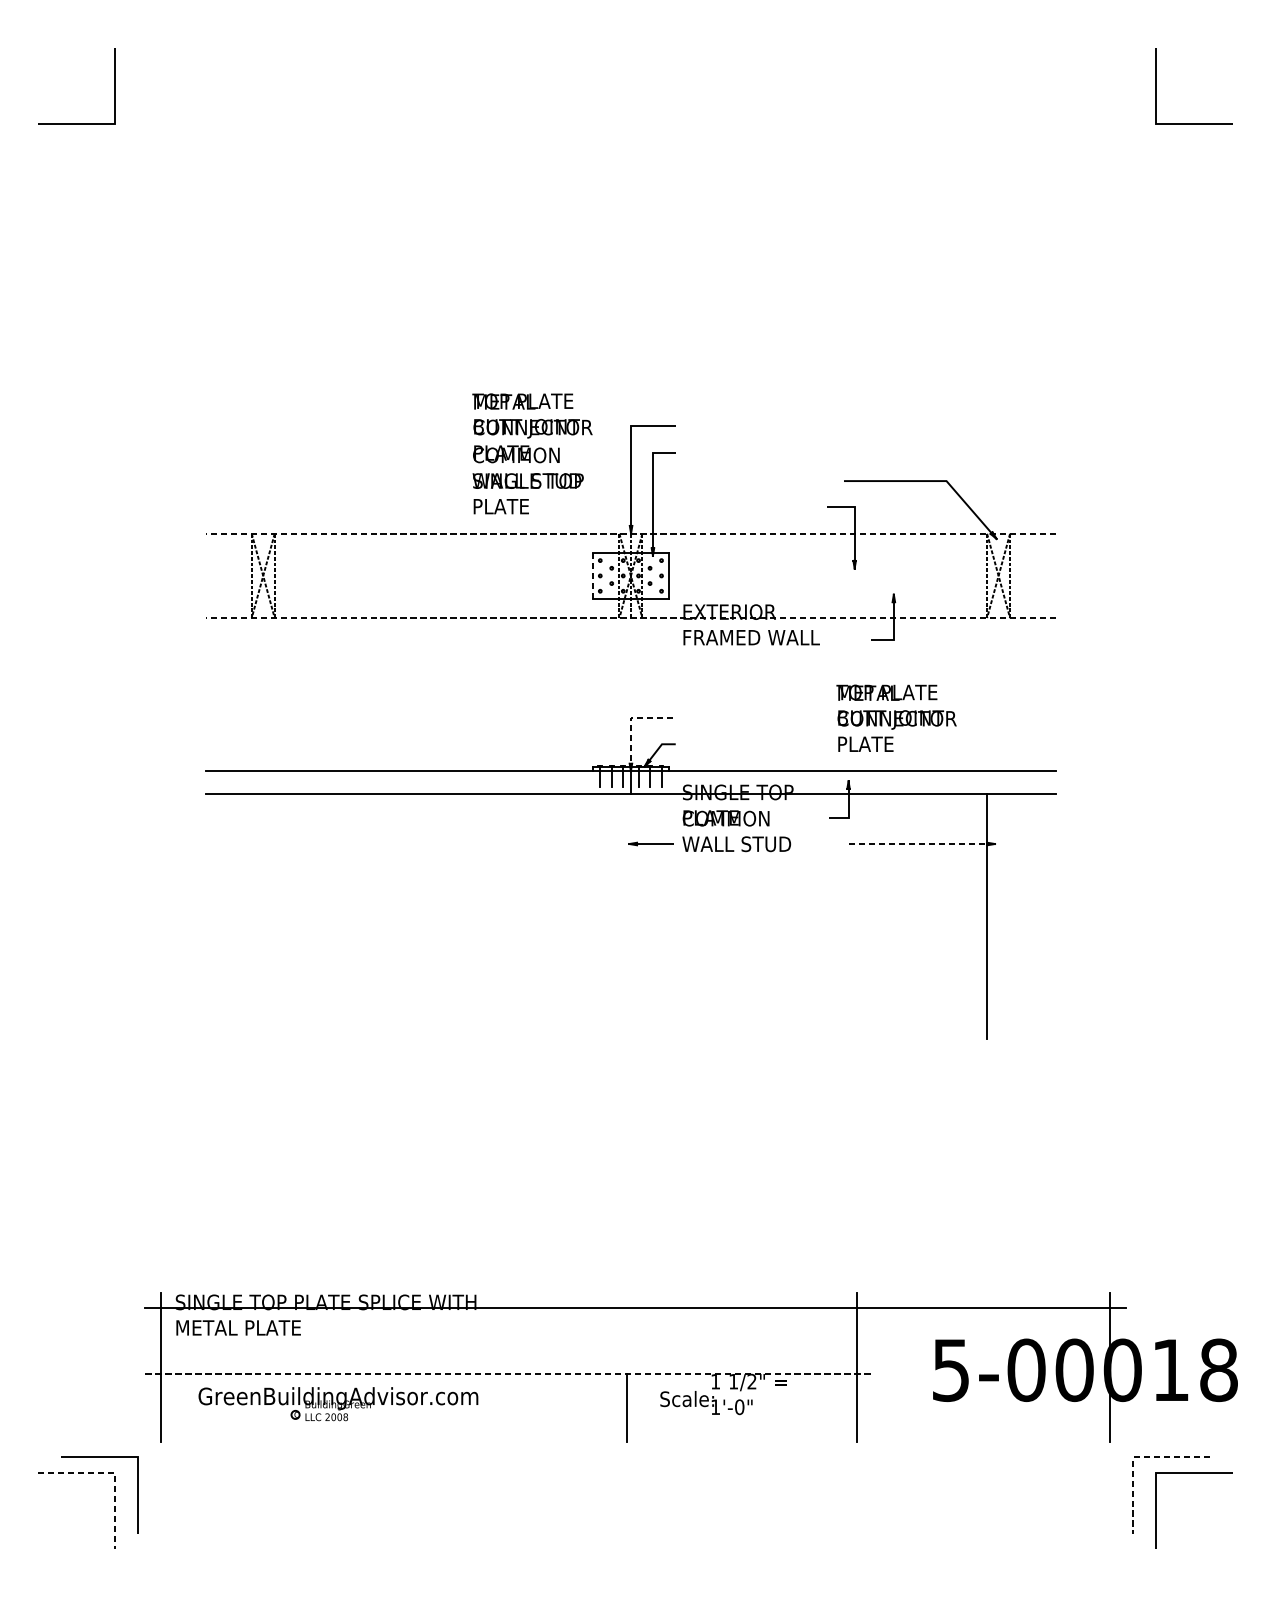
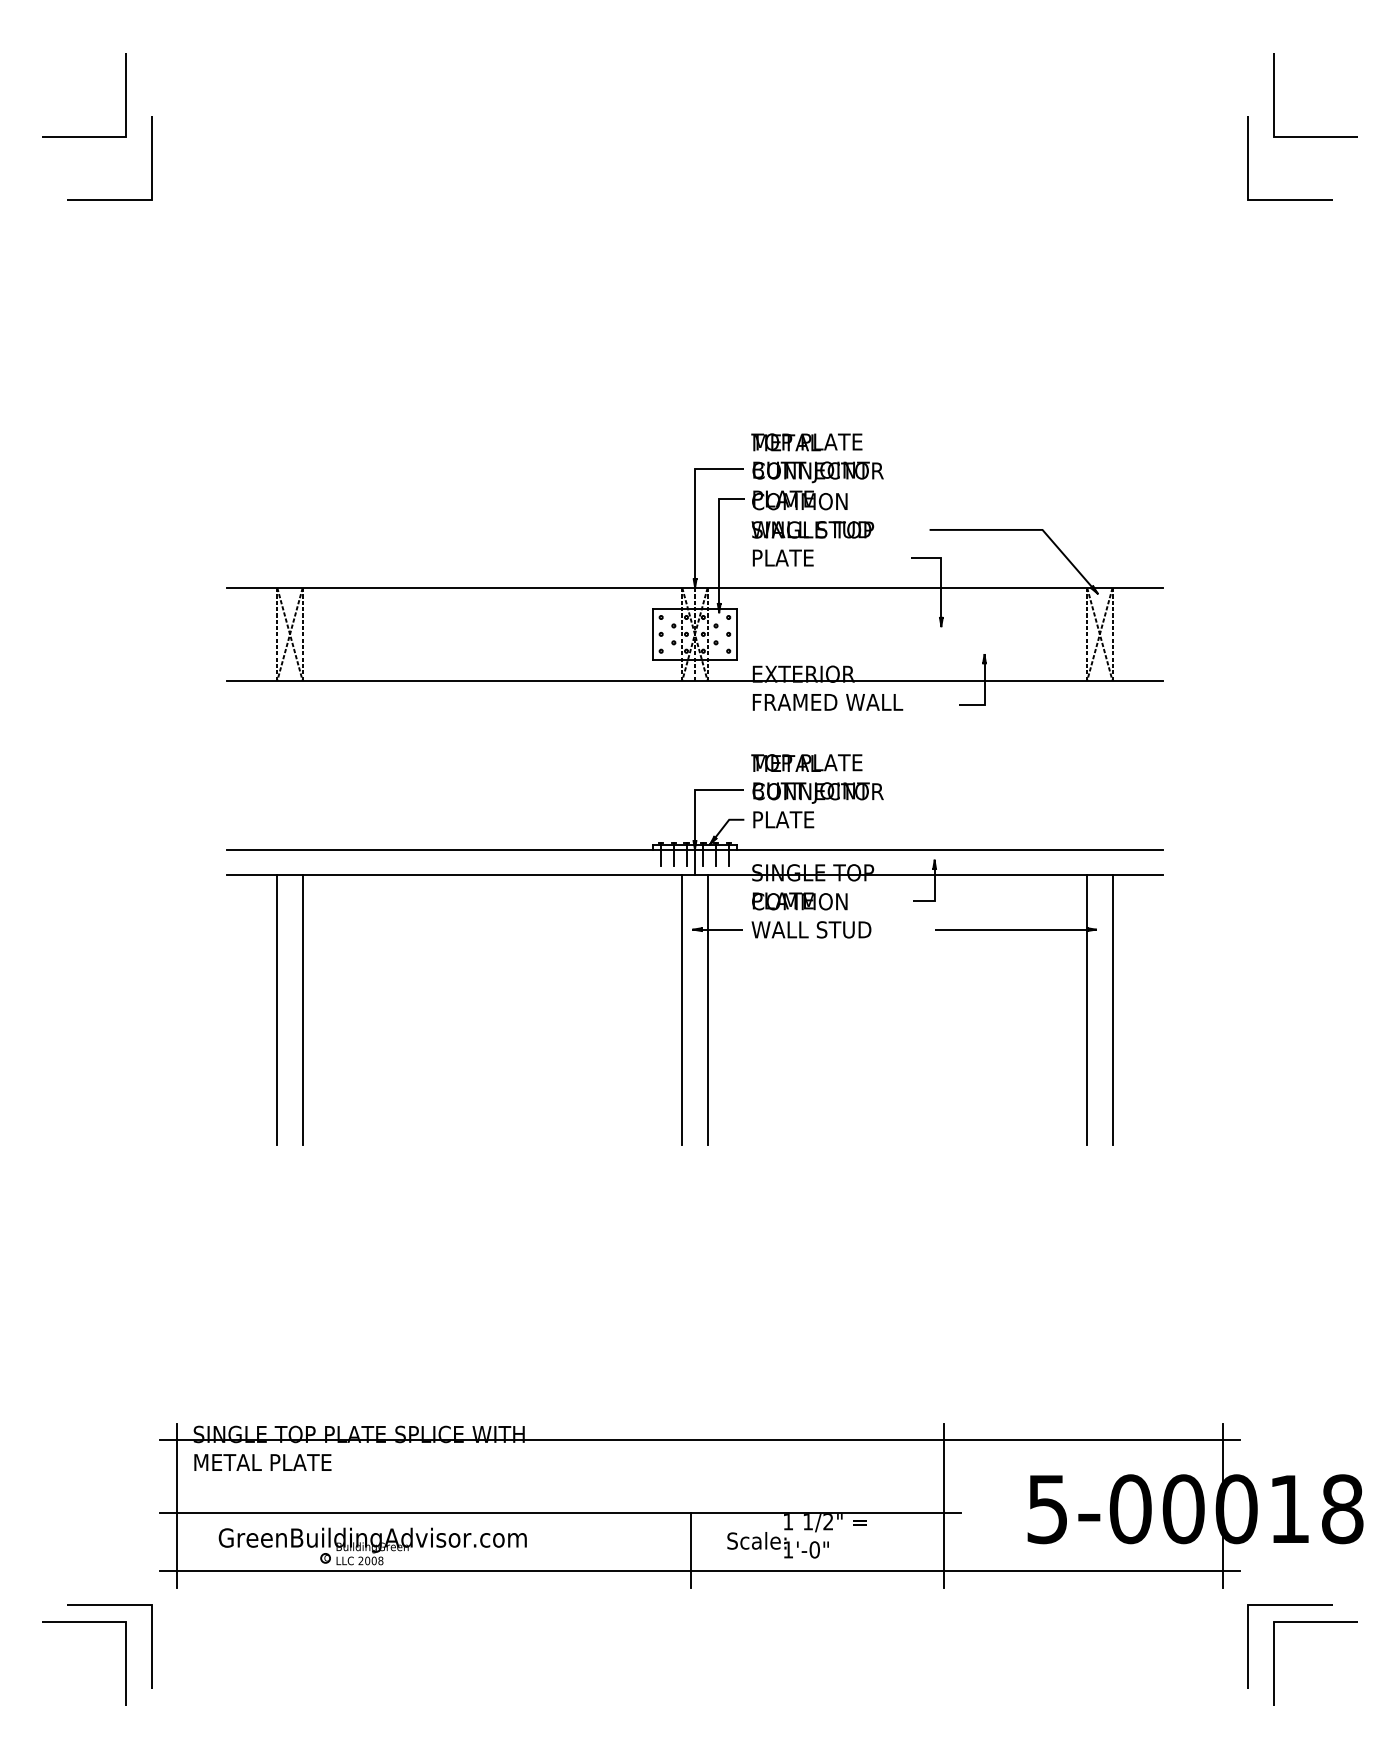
line: (1133, 143) -> (1248, 158), added
line: (99, 181) -> (109, 199), added
text: (532, 453) -> (817, 499), moved
line: (630, 533) -> (694, 587), dashed -> solid
line: (592, 575) -> (652, 633), dashed -> solid
line: (630, 617) -> (694, 680), dashed -> solid
text: (896, 718) -> (817, 791), moved
line: (630, 721) -> (694, 794), dashed -> solid
line: (921, 843) -> (1015, 929), dashed -> solid
line: (251, 916) -> (277, 1009), added
line: (274, 916) -> (302, 1009), added
line: (619, 916) -> (682, 1009), added
line: (642, 916) -> (707, 1009), added
line: (1010, 916) -> (1112, 1009), added
line: (508, 1374) -> (560, 1513), dashed -> solid
line: (635, 1426) -> (699, 1571), added
line: (1133, 1456) -> (1248, 1604), dashed -> solid
line: (114, 1472) -> (126, 1621), dashed -> solid

